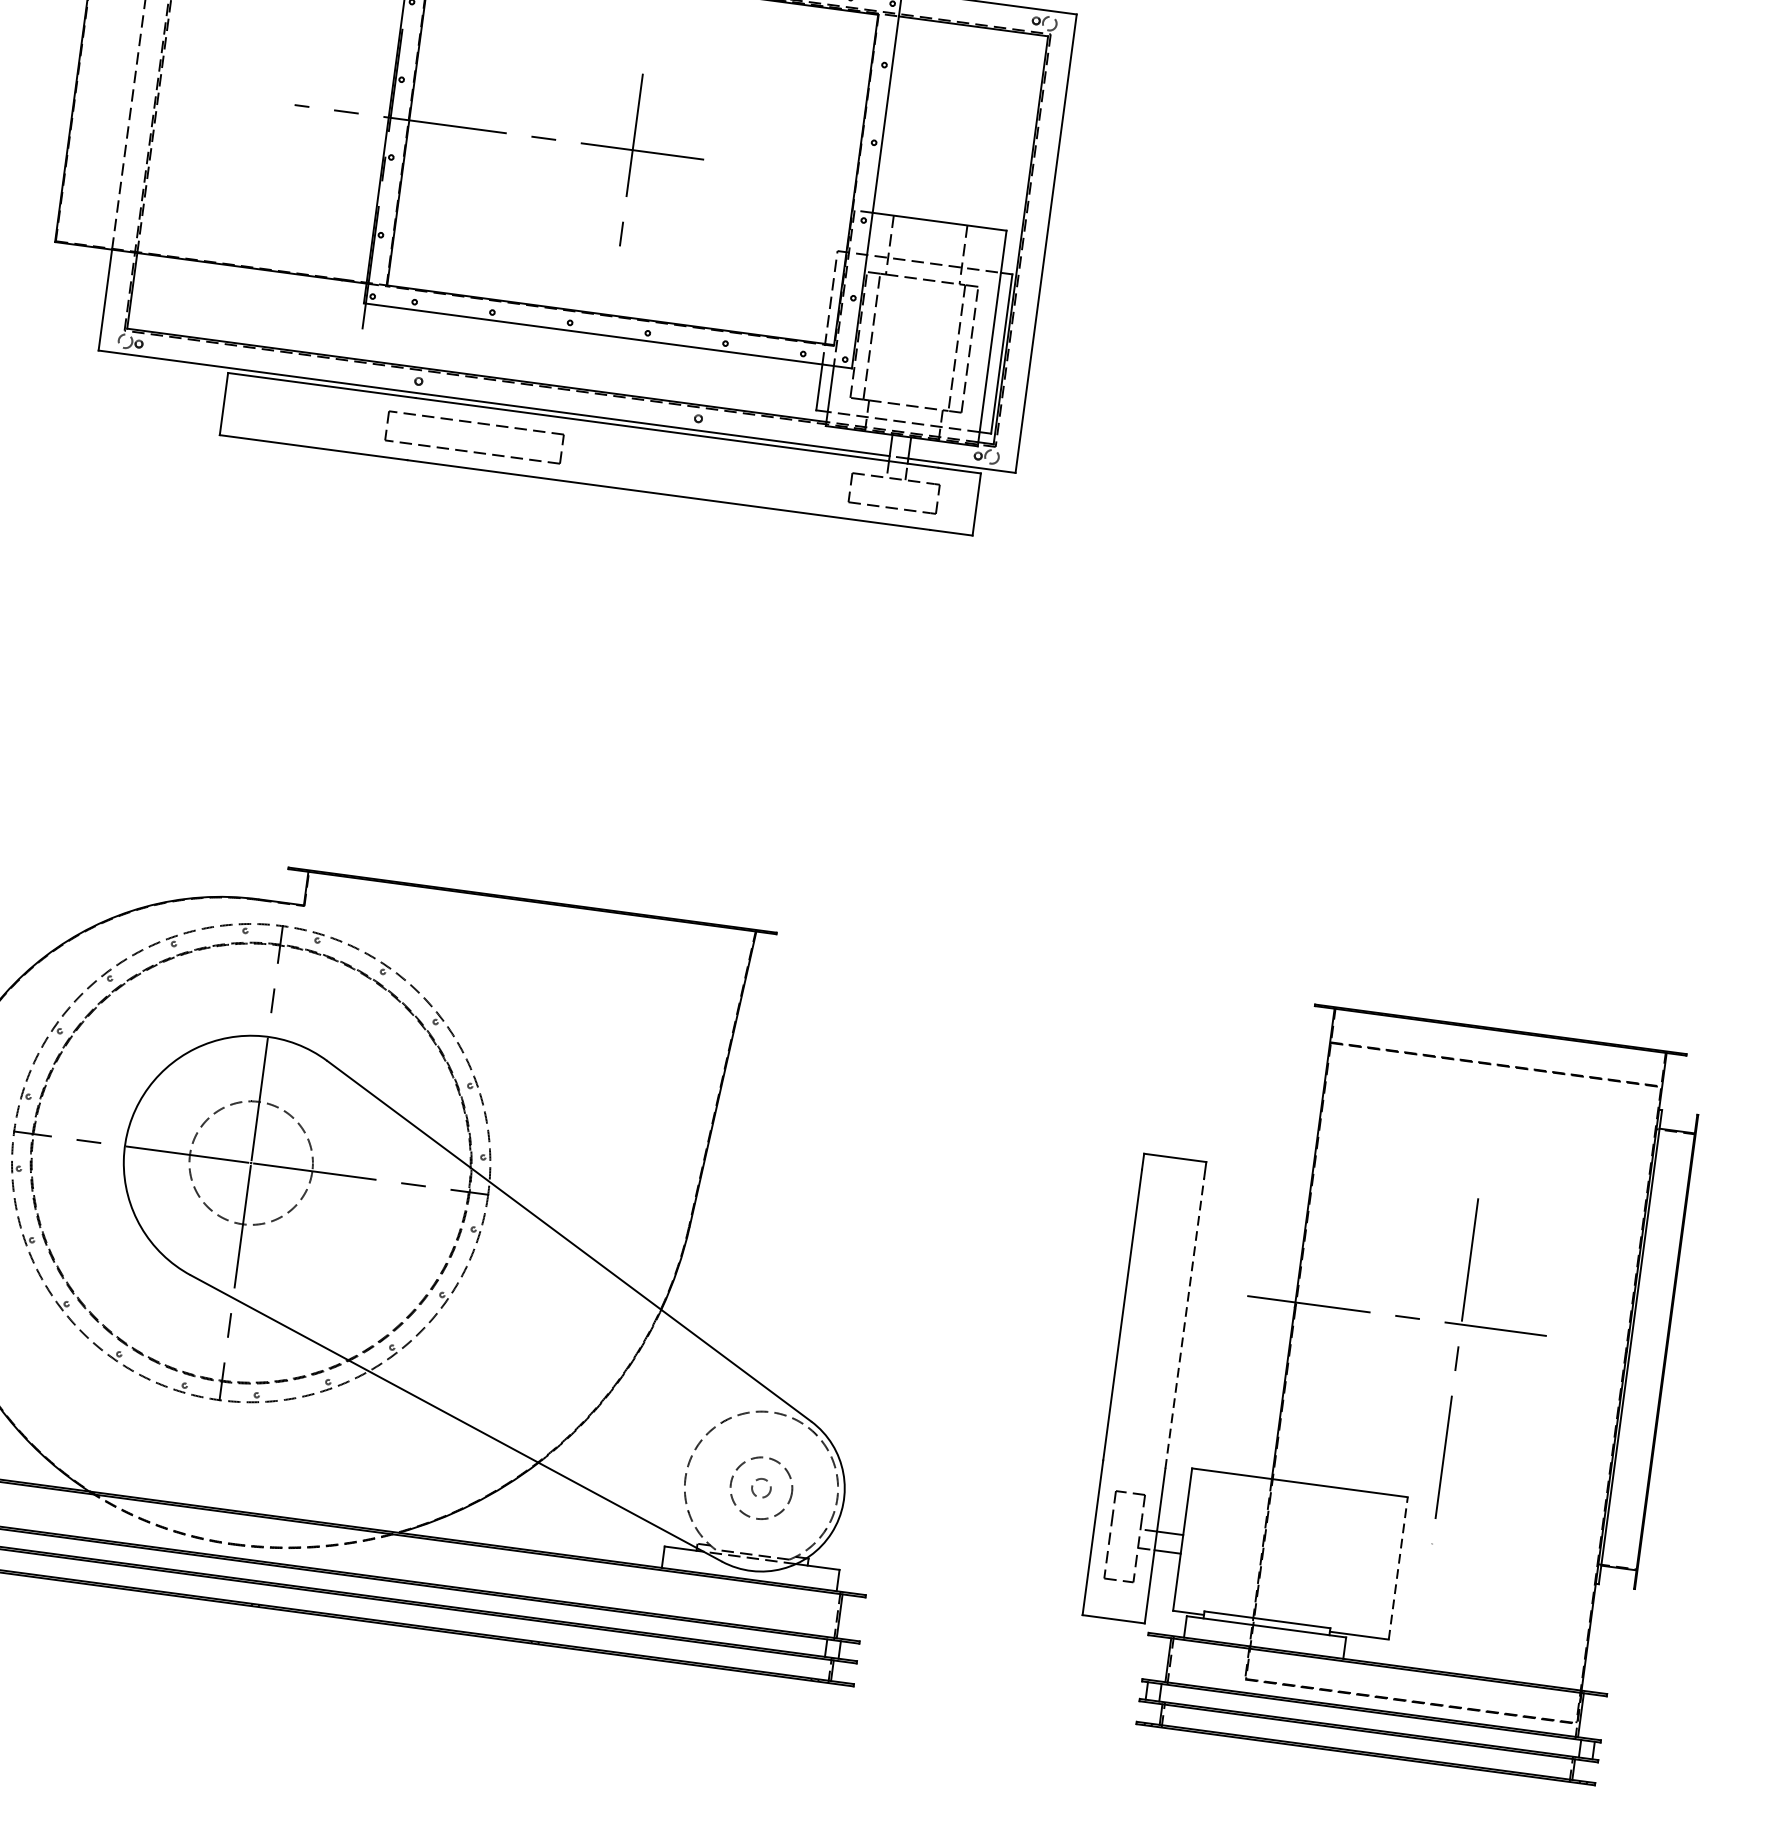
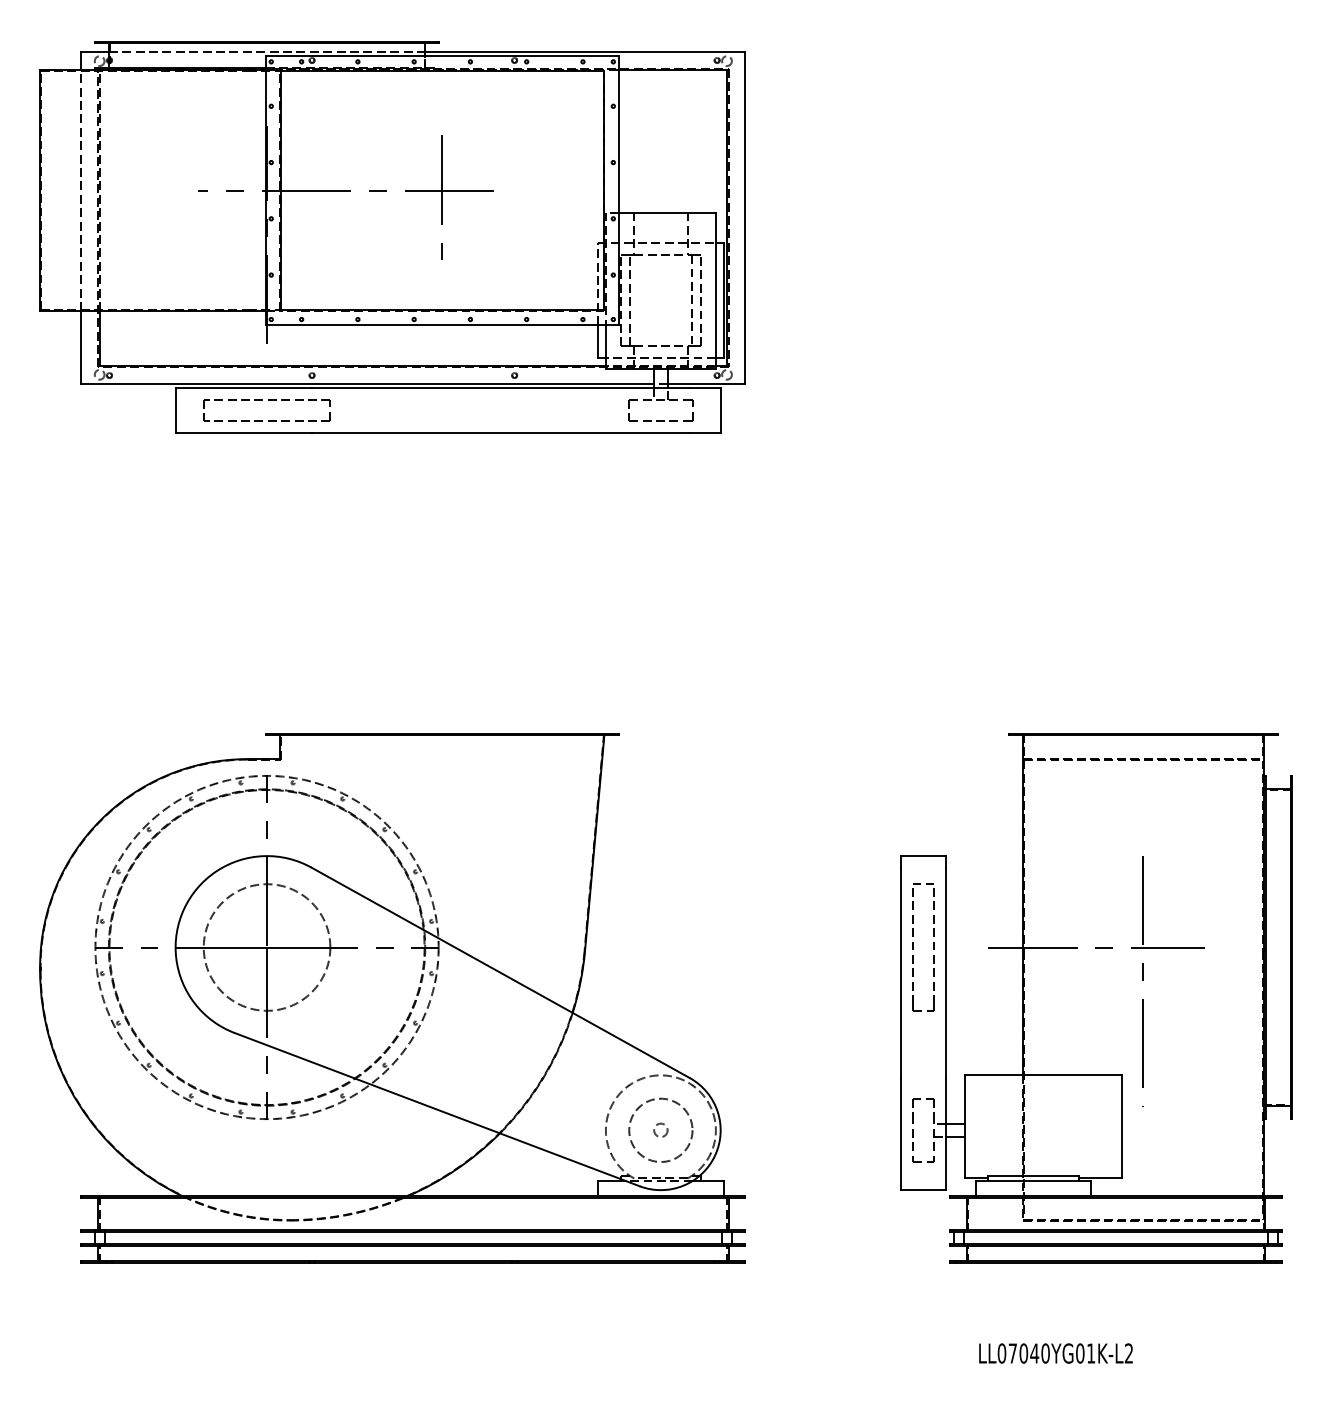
part: (478, 424) -> (268, 400), moved
circle: (250, 1163) -> (266, 947), size x1.43
part: (1144, 1282) -> (913, 947), added
line: (1185, 1322) -> (946, 972), dashed -> solid
circle: (760, 1488) -> (660, 1130), size x1.43
line: (1398, 1567) -> (1121, 1126), dashed -> solid

